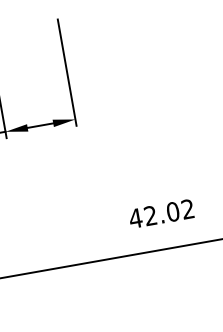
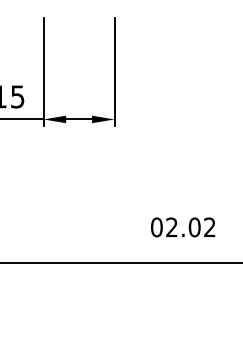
text: (135, 218) -> (156, 227), 42.02 -> 02.02

